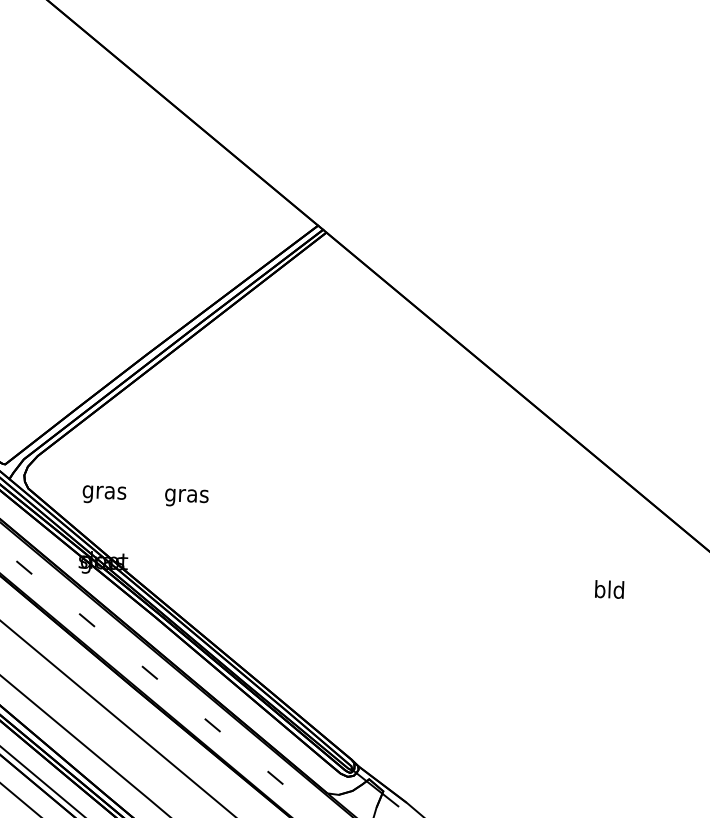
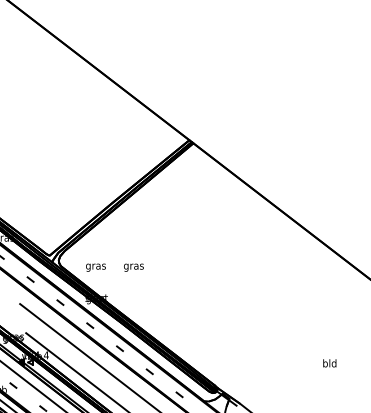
text: (608, 589) -> (329, 363), moved

